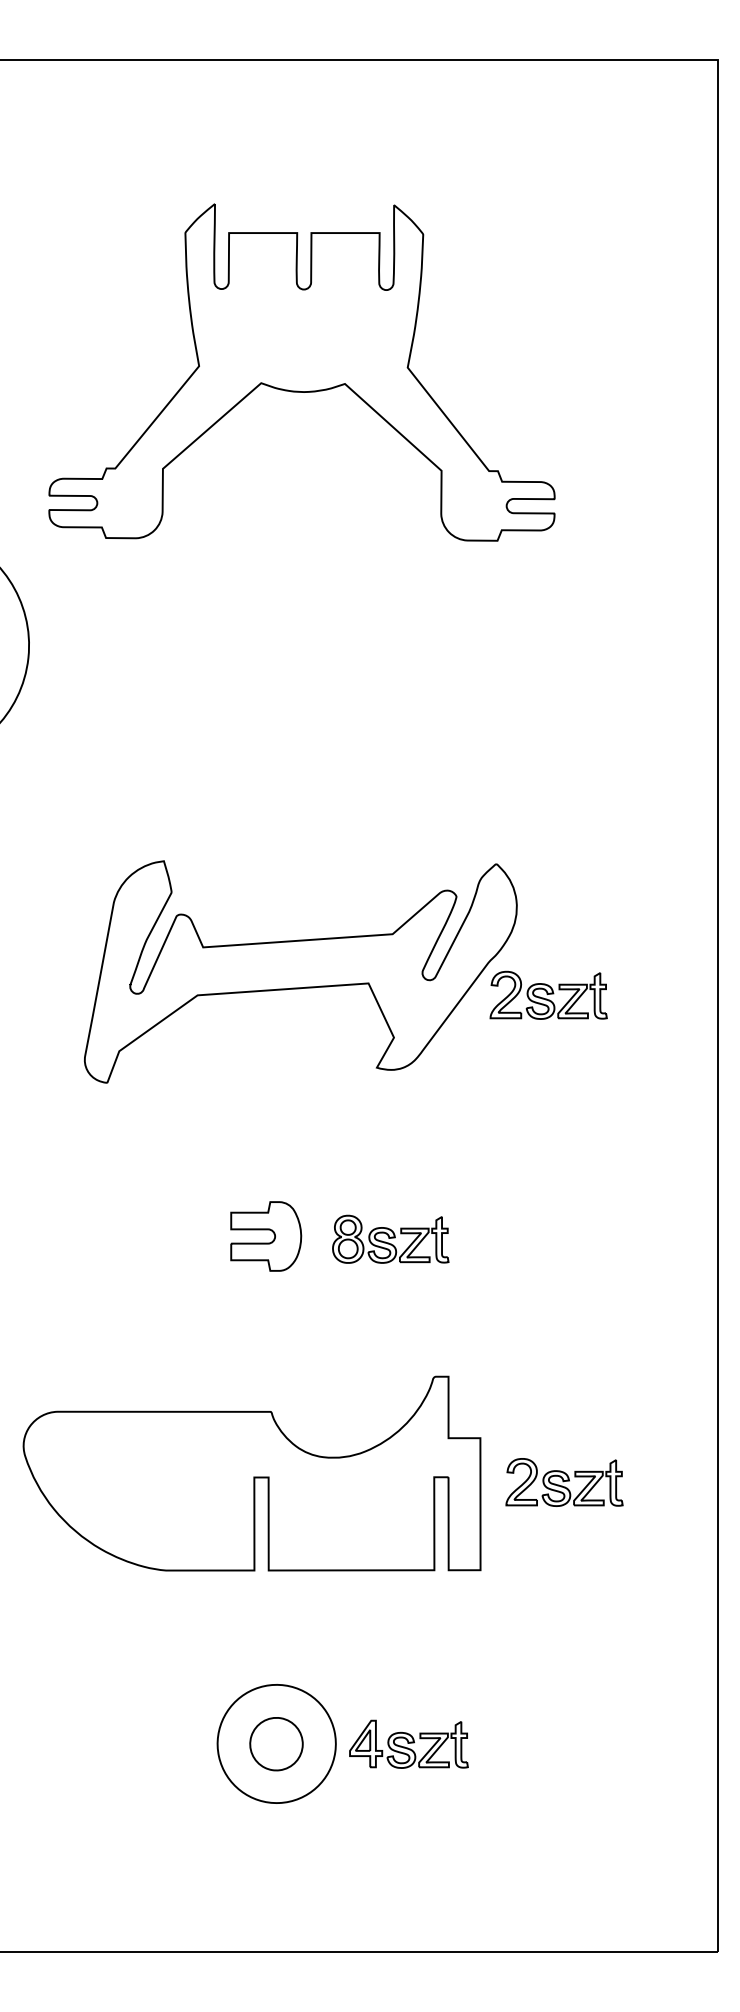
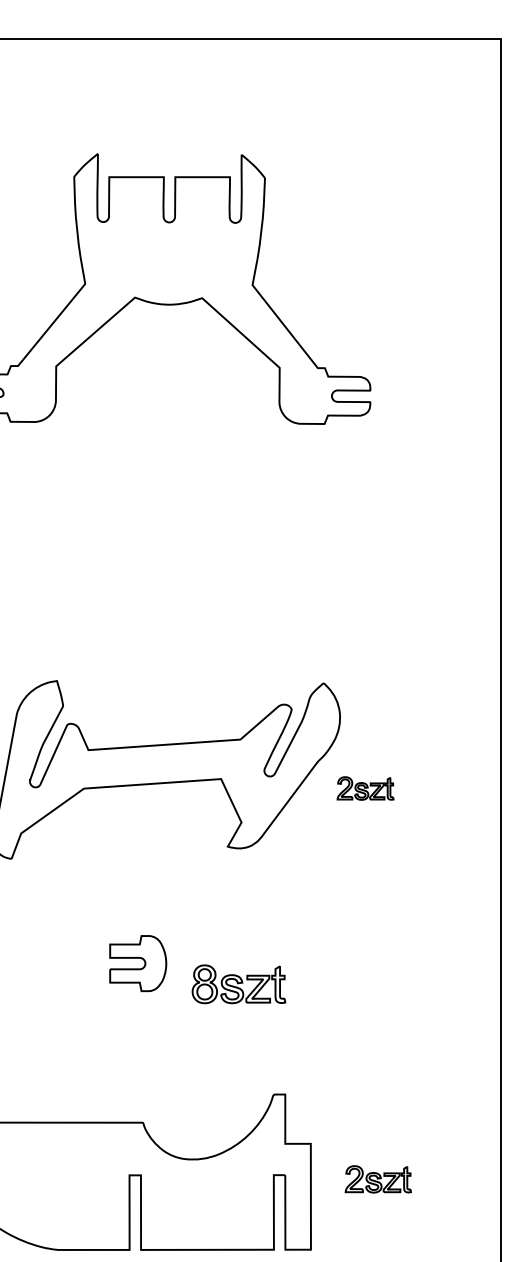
part: (548, 994) -> (365, 787), size x0.6
part: (266, 1236) -> (138, 963), moved
part: (564, 1482) -> (378, 1179), size x0.7

